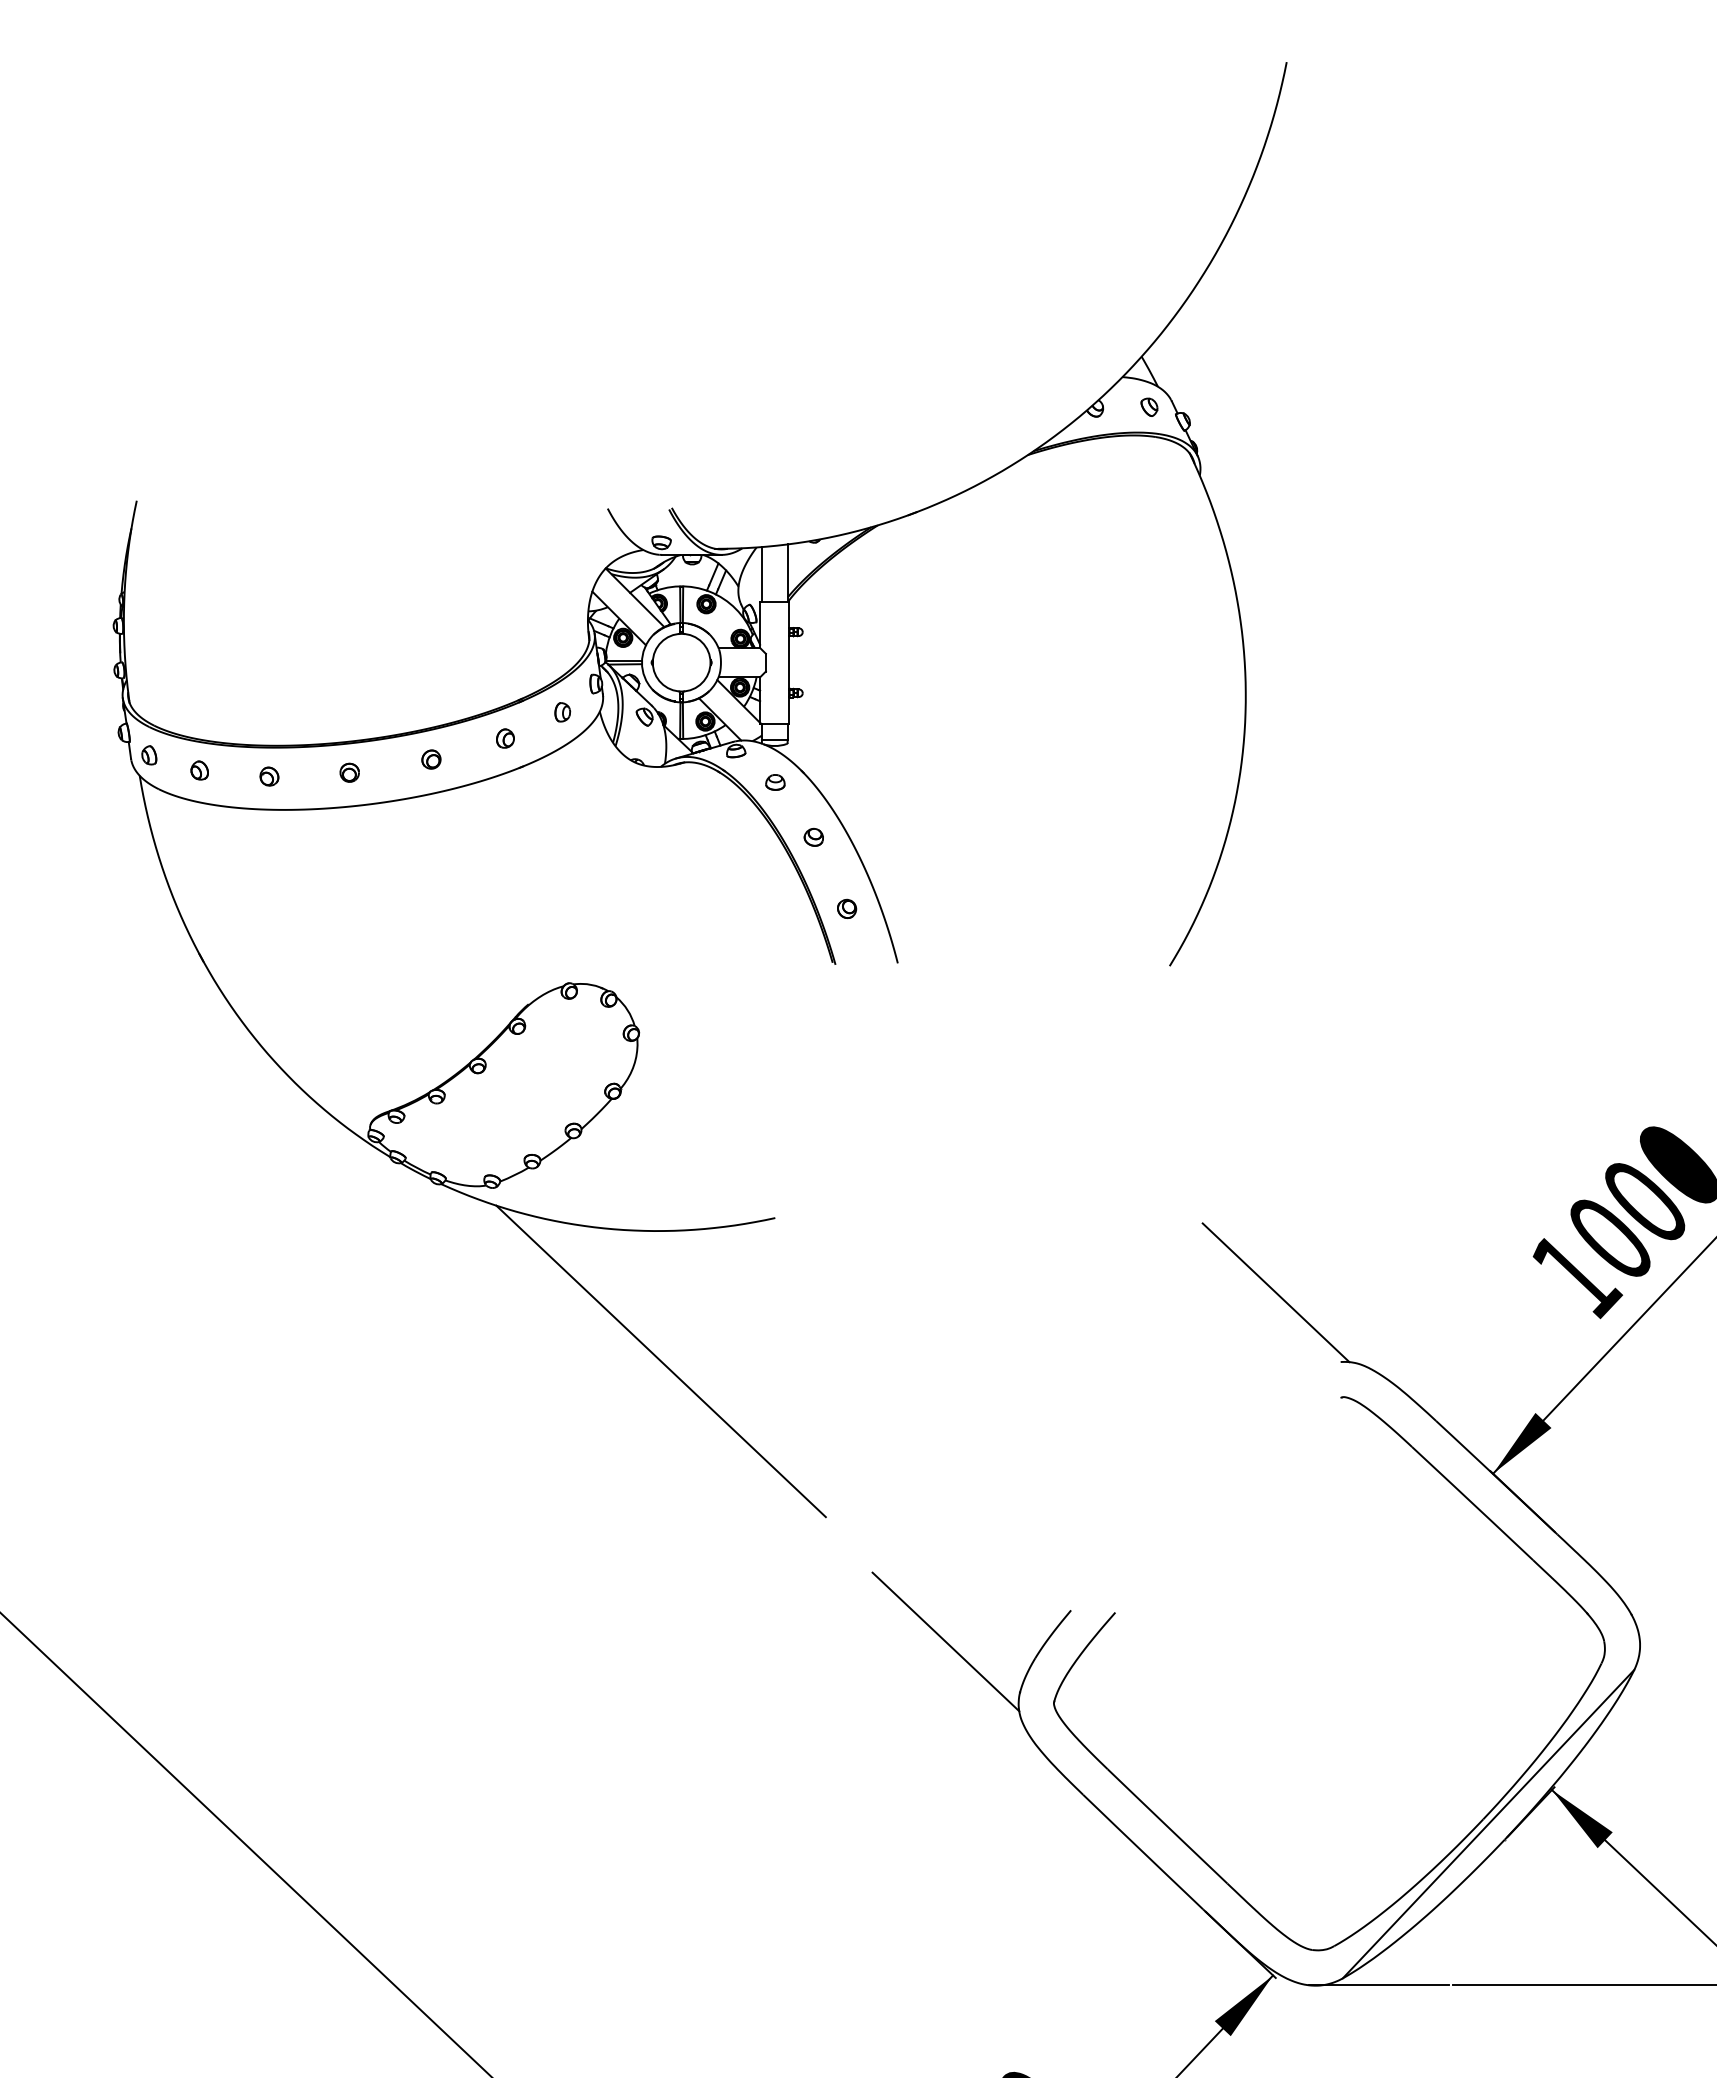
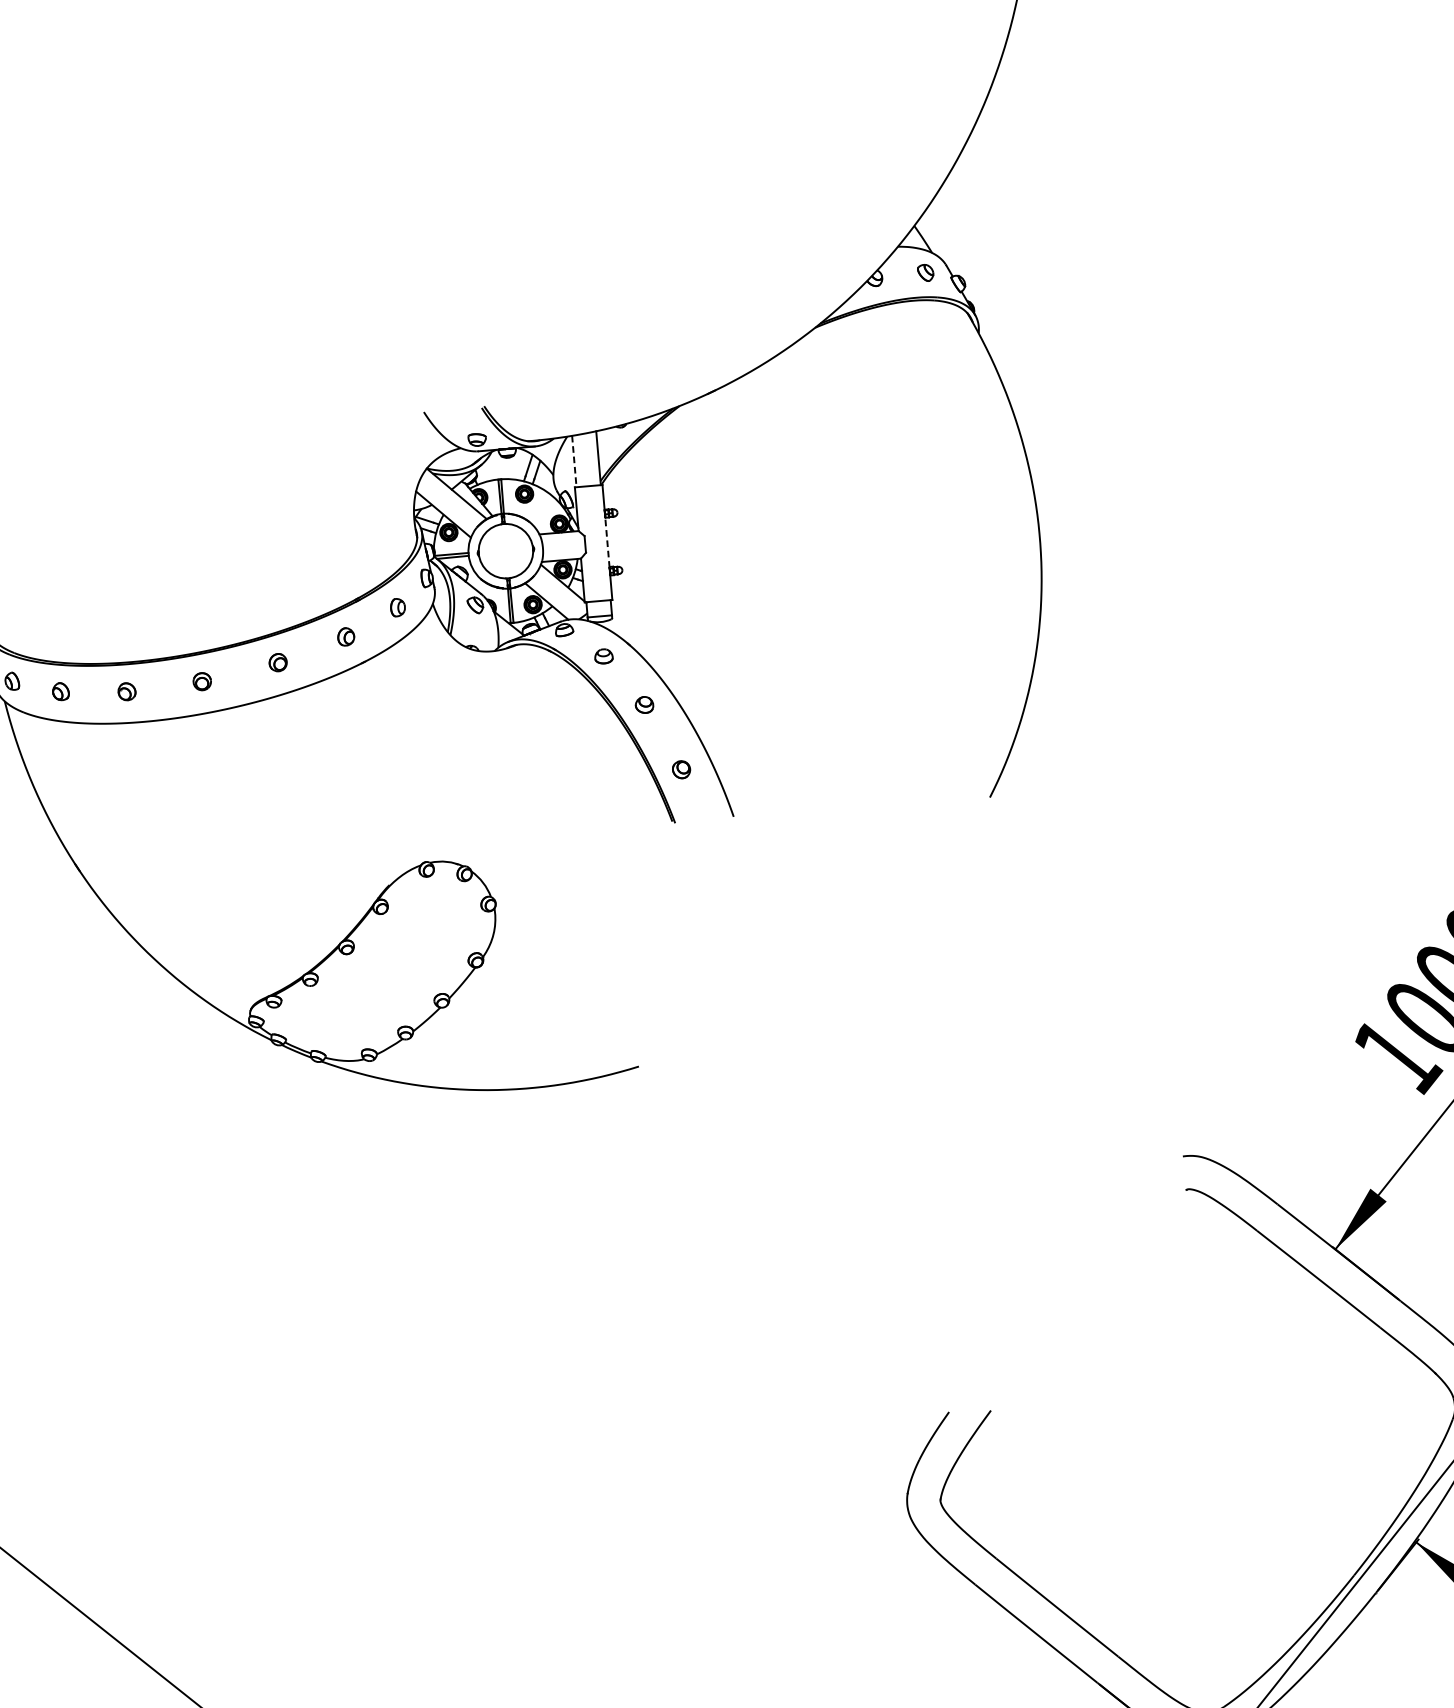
line: (761, 574) -> (573, 461), solid -> dashed
line: (789, 662) -> (607, 542), solid -> dashed
line: (1275, 1292) -> (1115, 1096), removed
line: (660, 1361) -> (542, 1210), removed
line: (945, 1641) -> (833, 1451), removed

